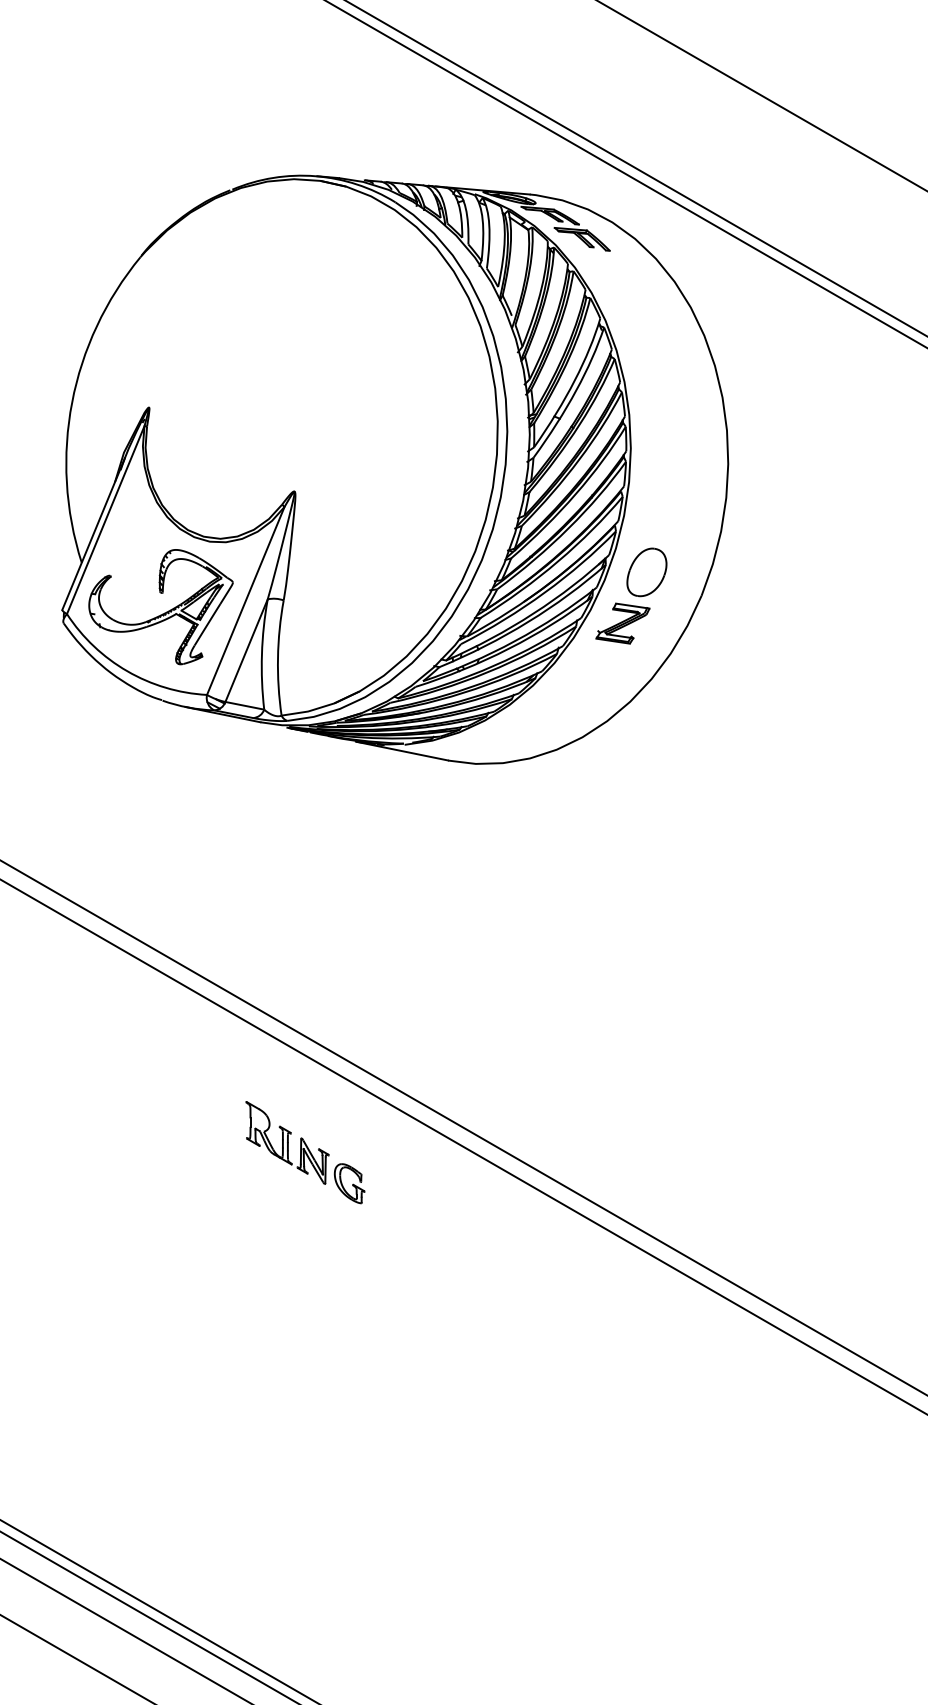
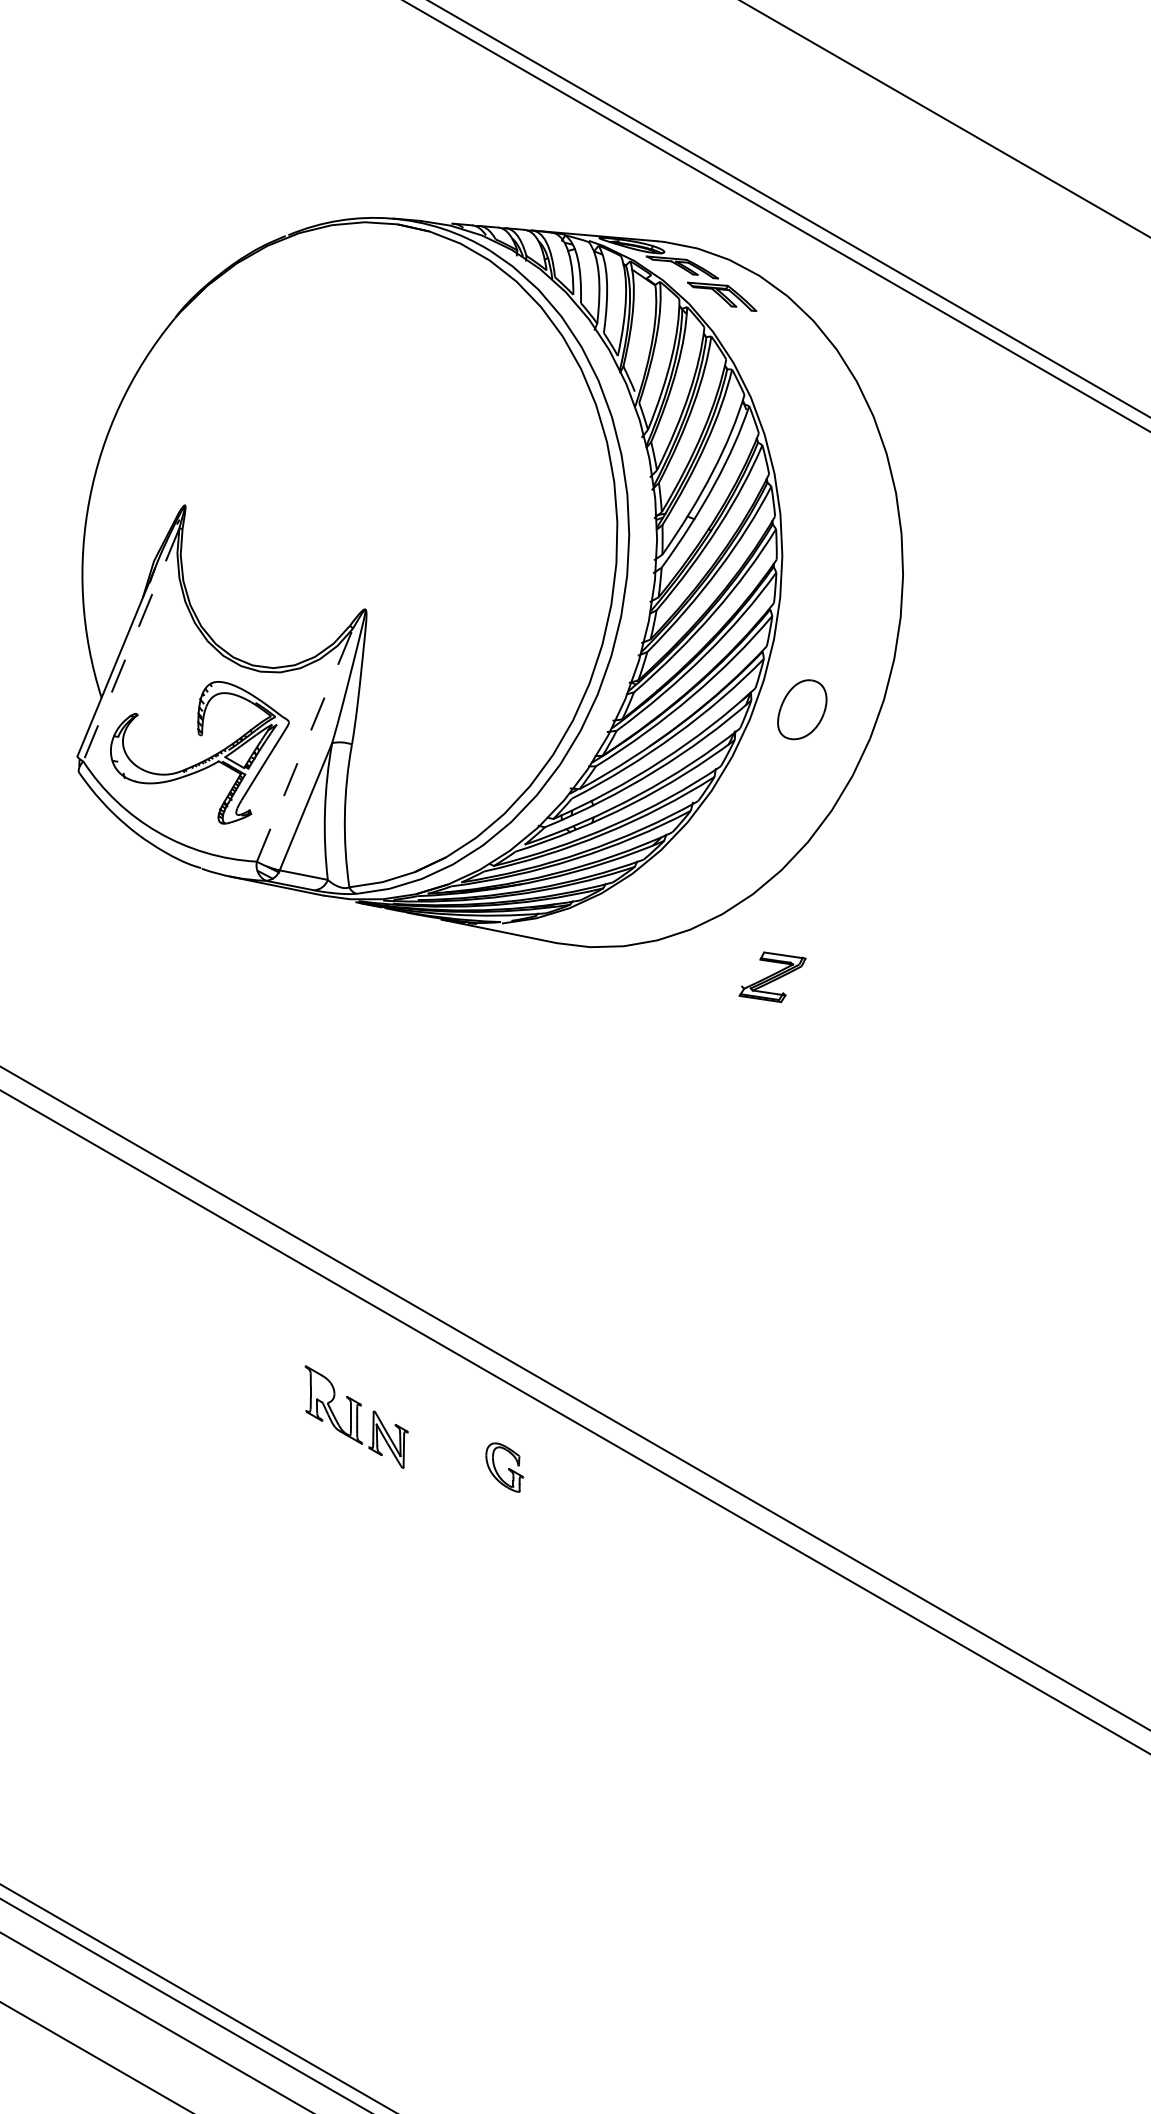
line: (105, 519) -> (131, 644), solid -> dashed
line: (245, 601) -> (304, 745), solid -> dashed
part: (622, 623) -> (772, 977), moved
part: (349, 1183) -> (504, 1467), moved

